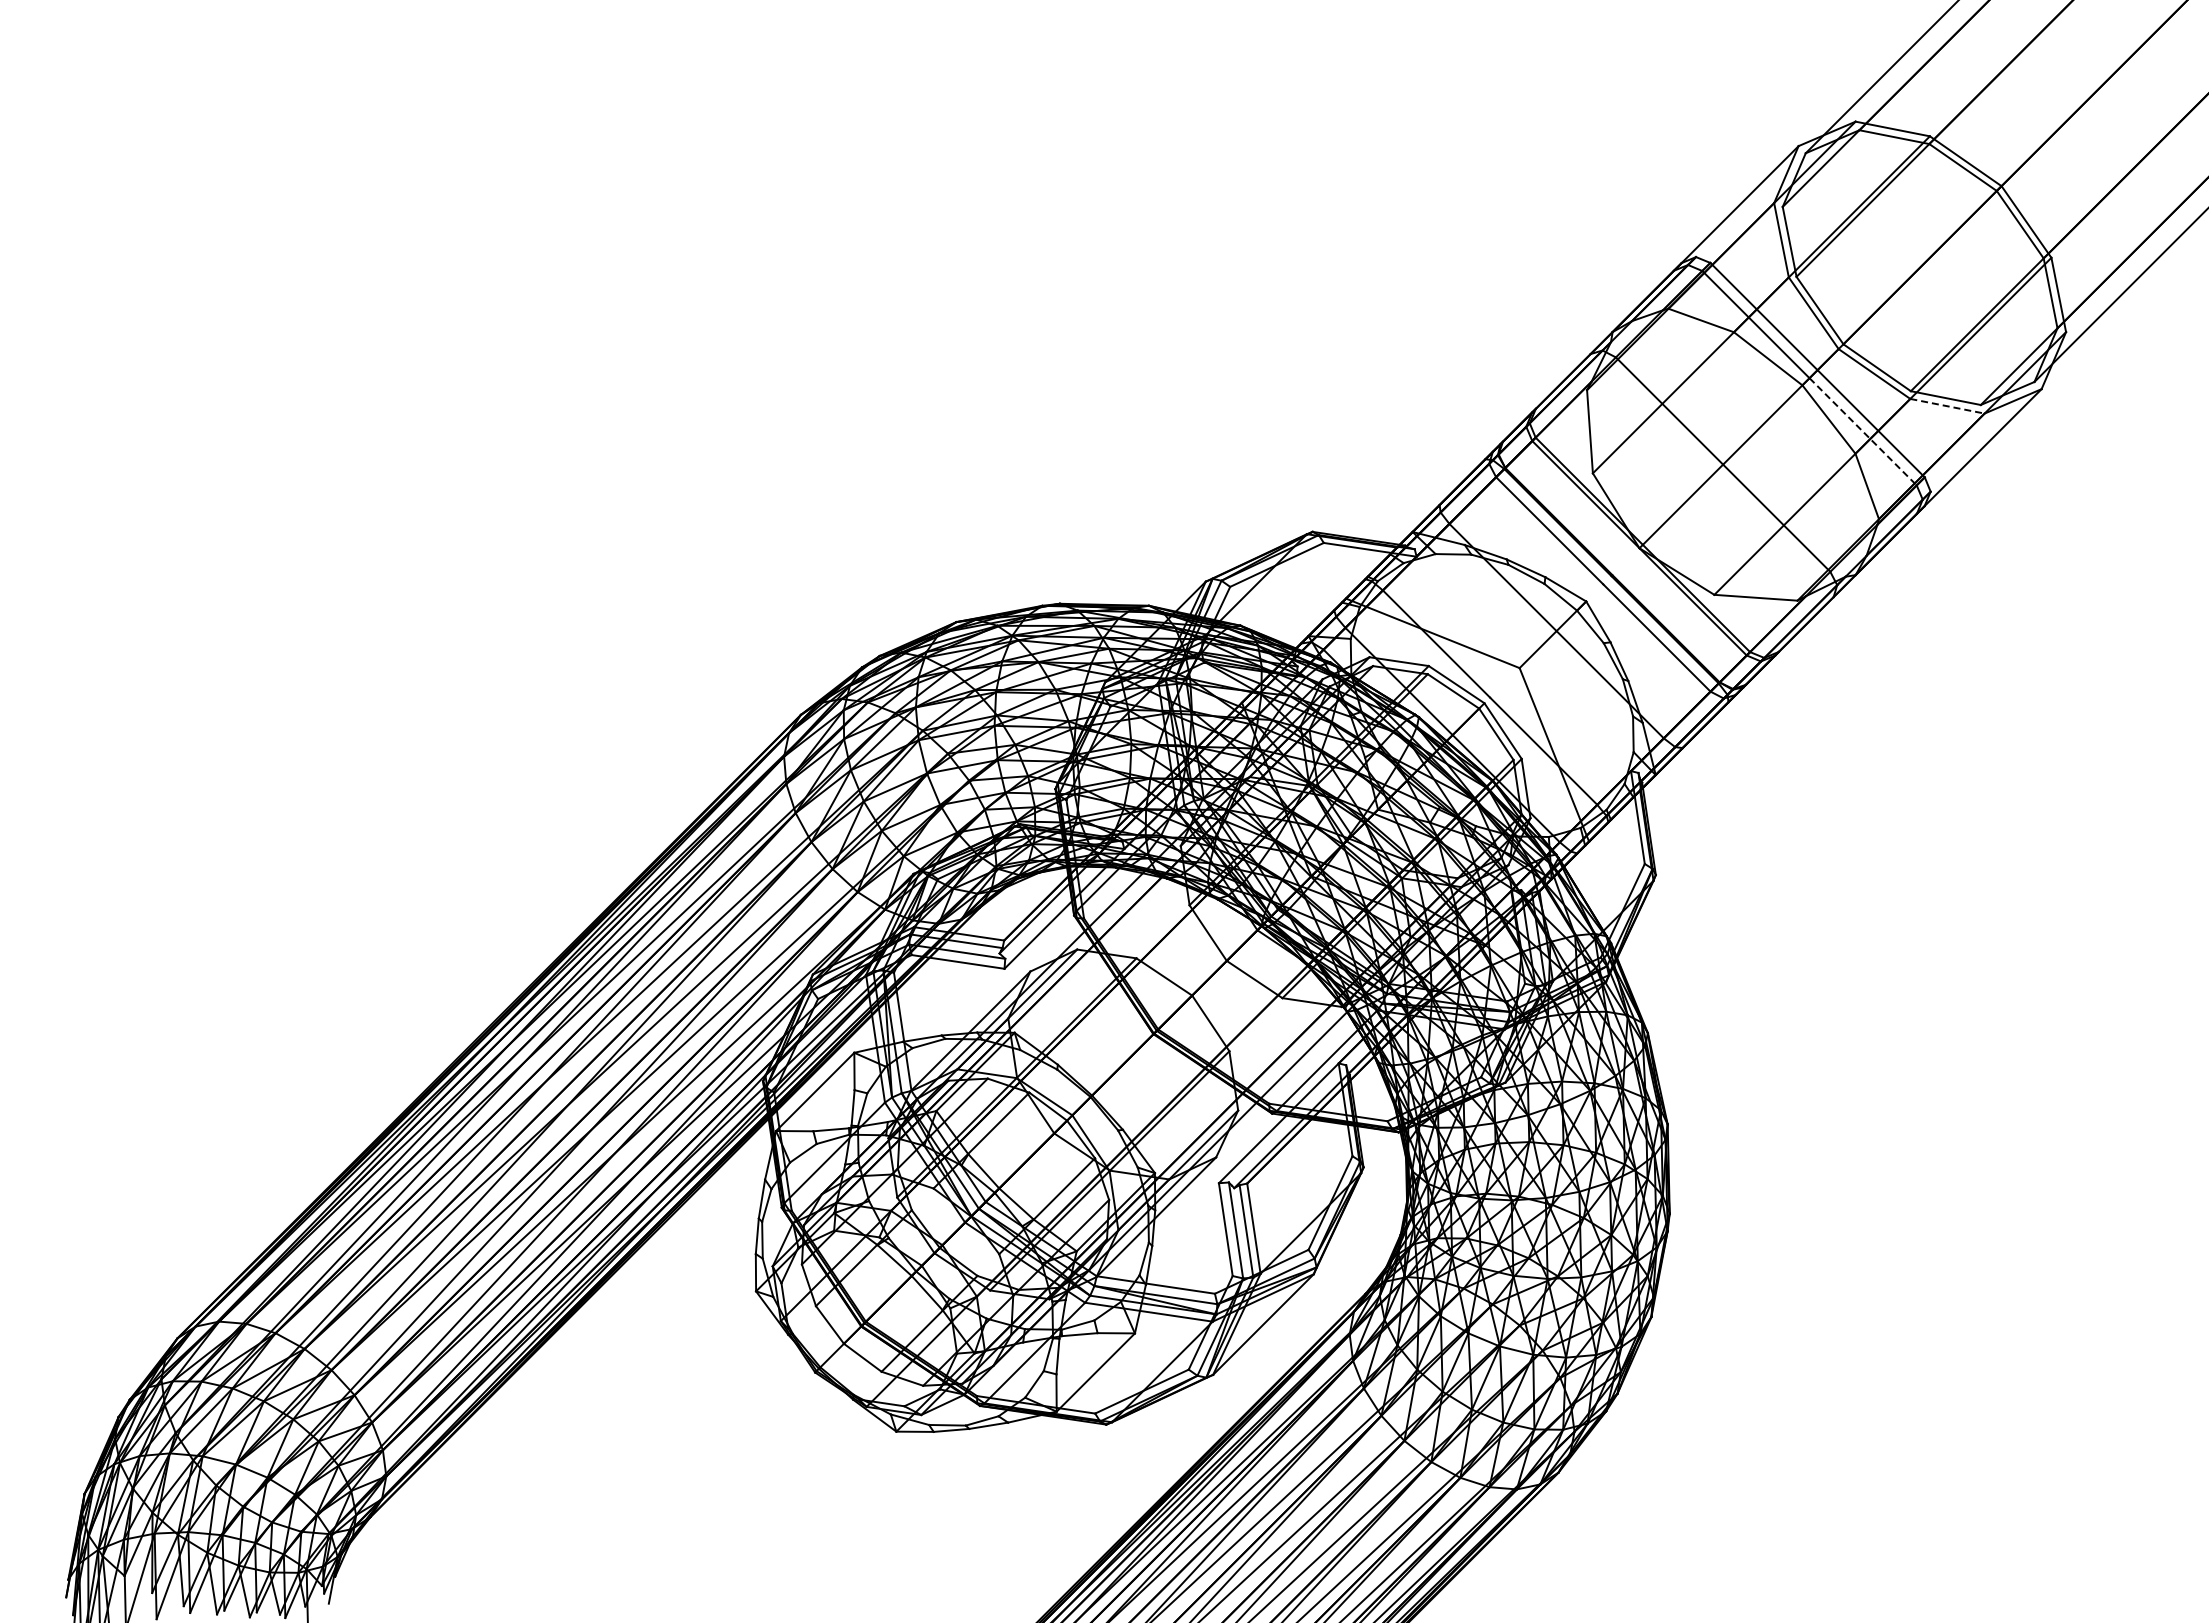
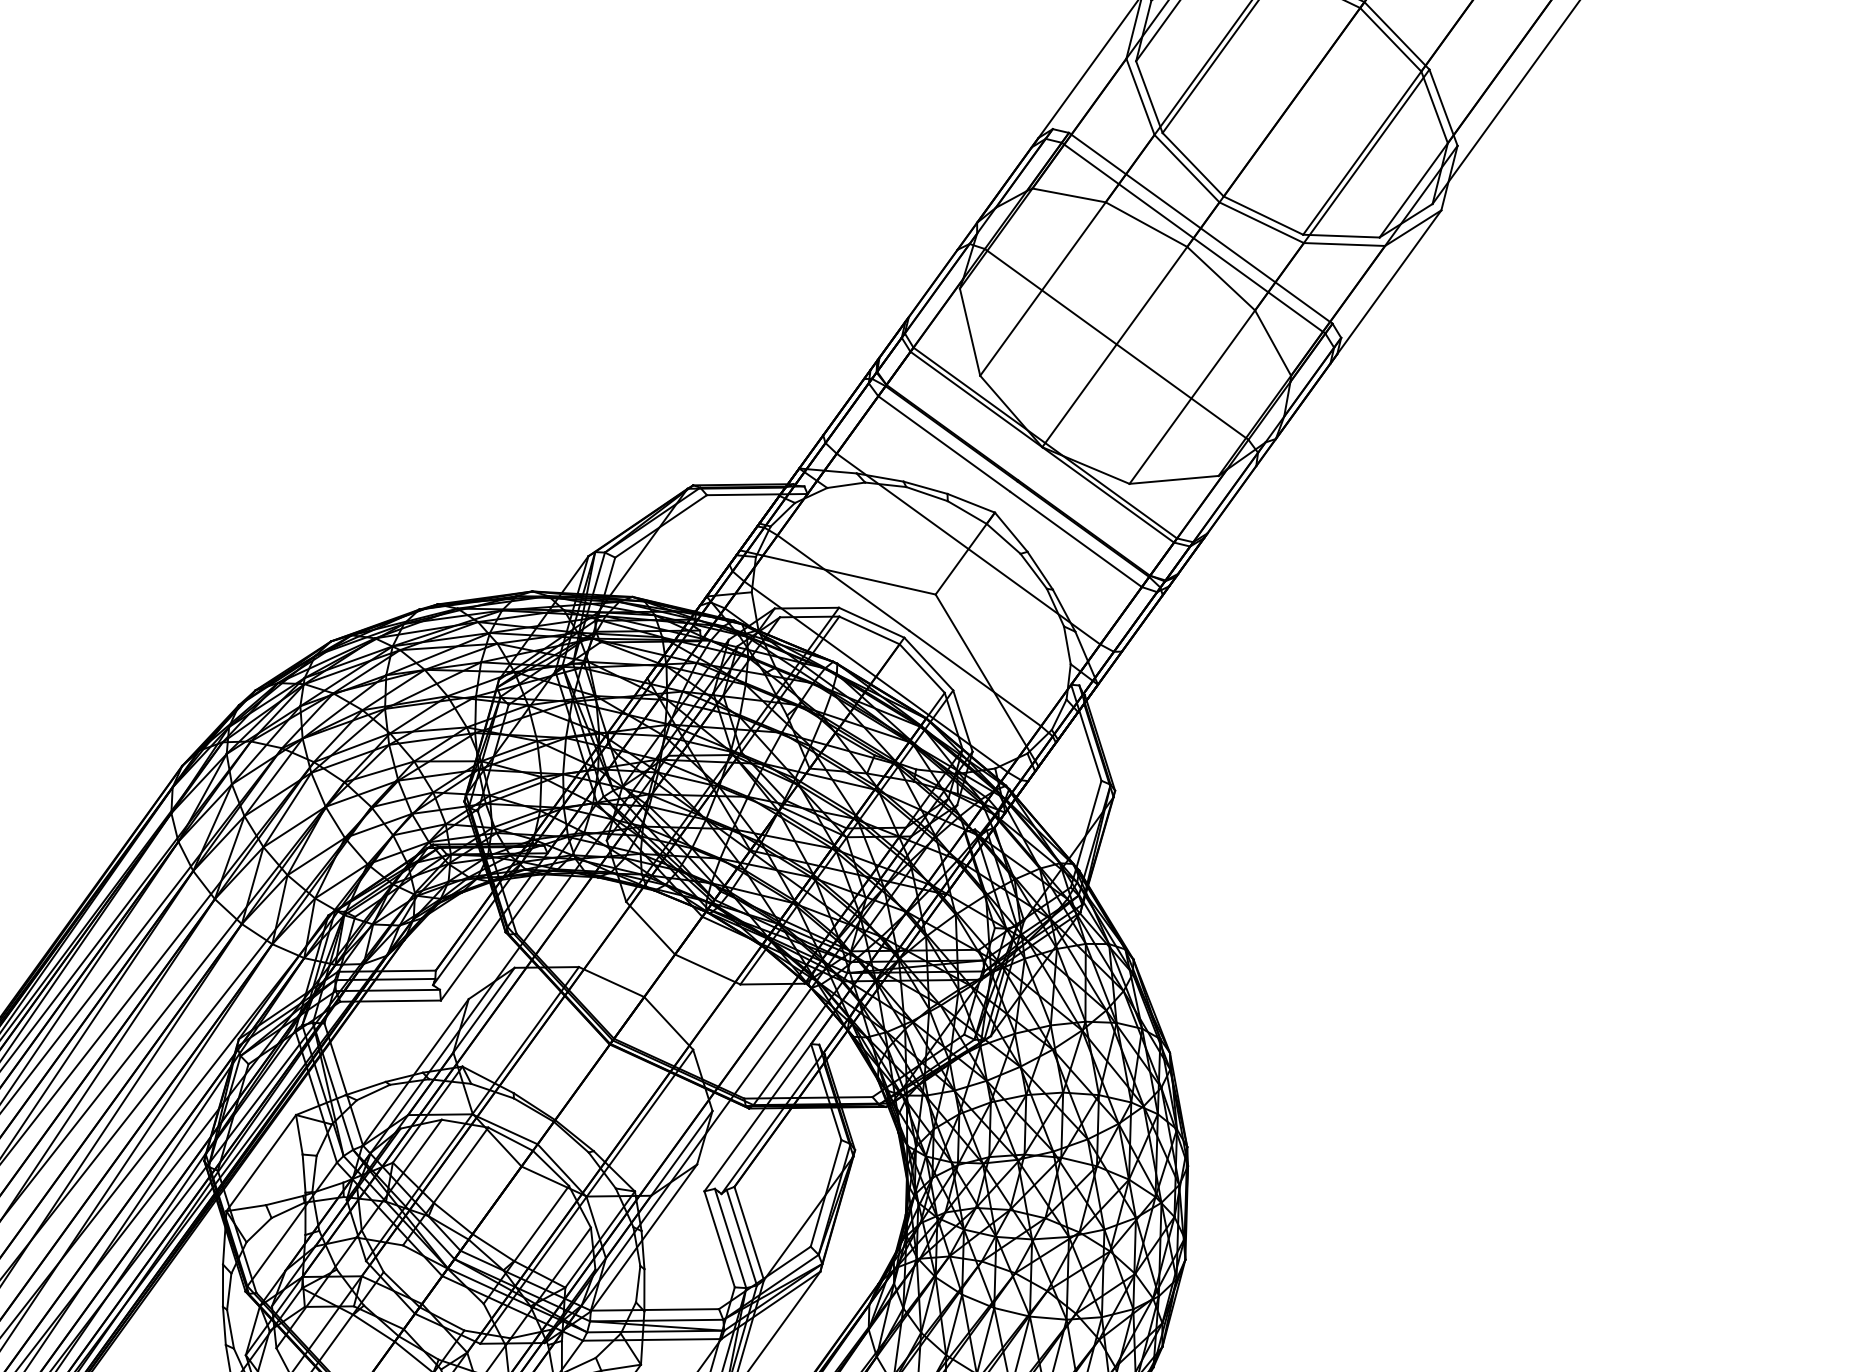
line: (1947, 406) -> (1344, 244), dashed -> solid
line: (1863, 431) -> (1259, 285), dashed -> solid

